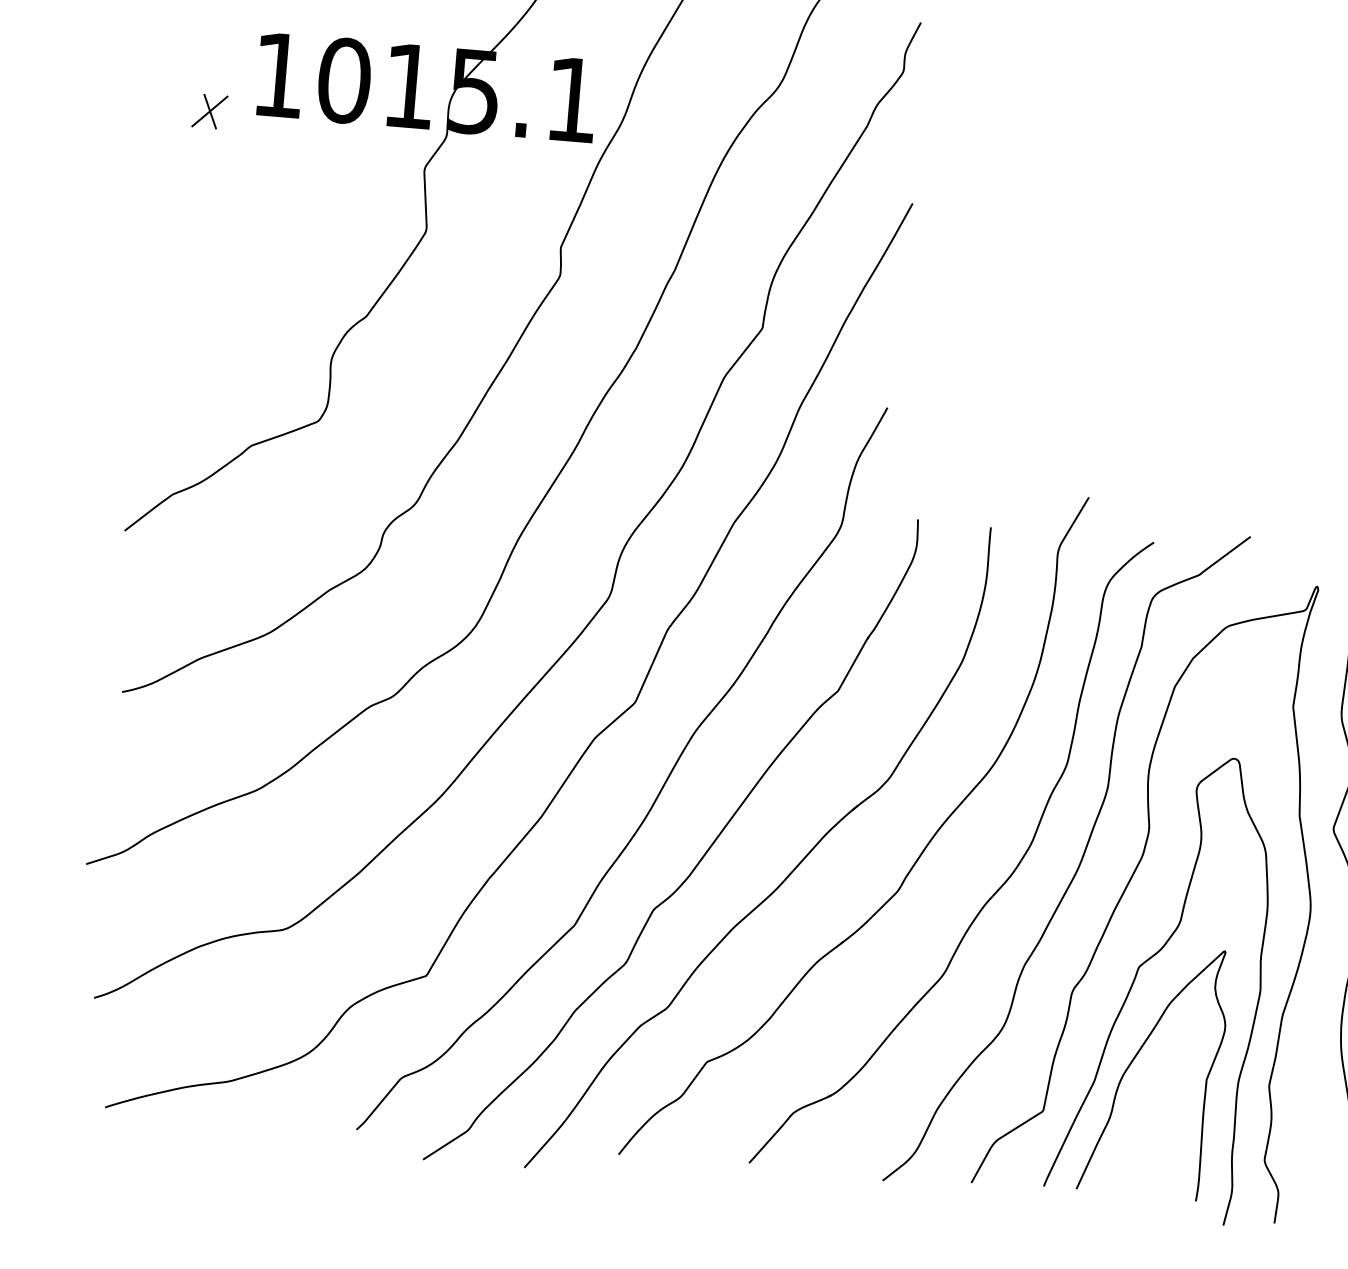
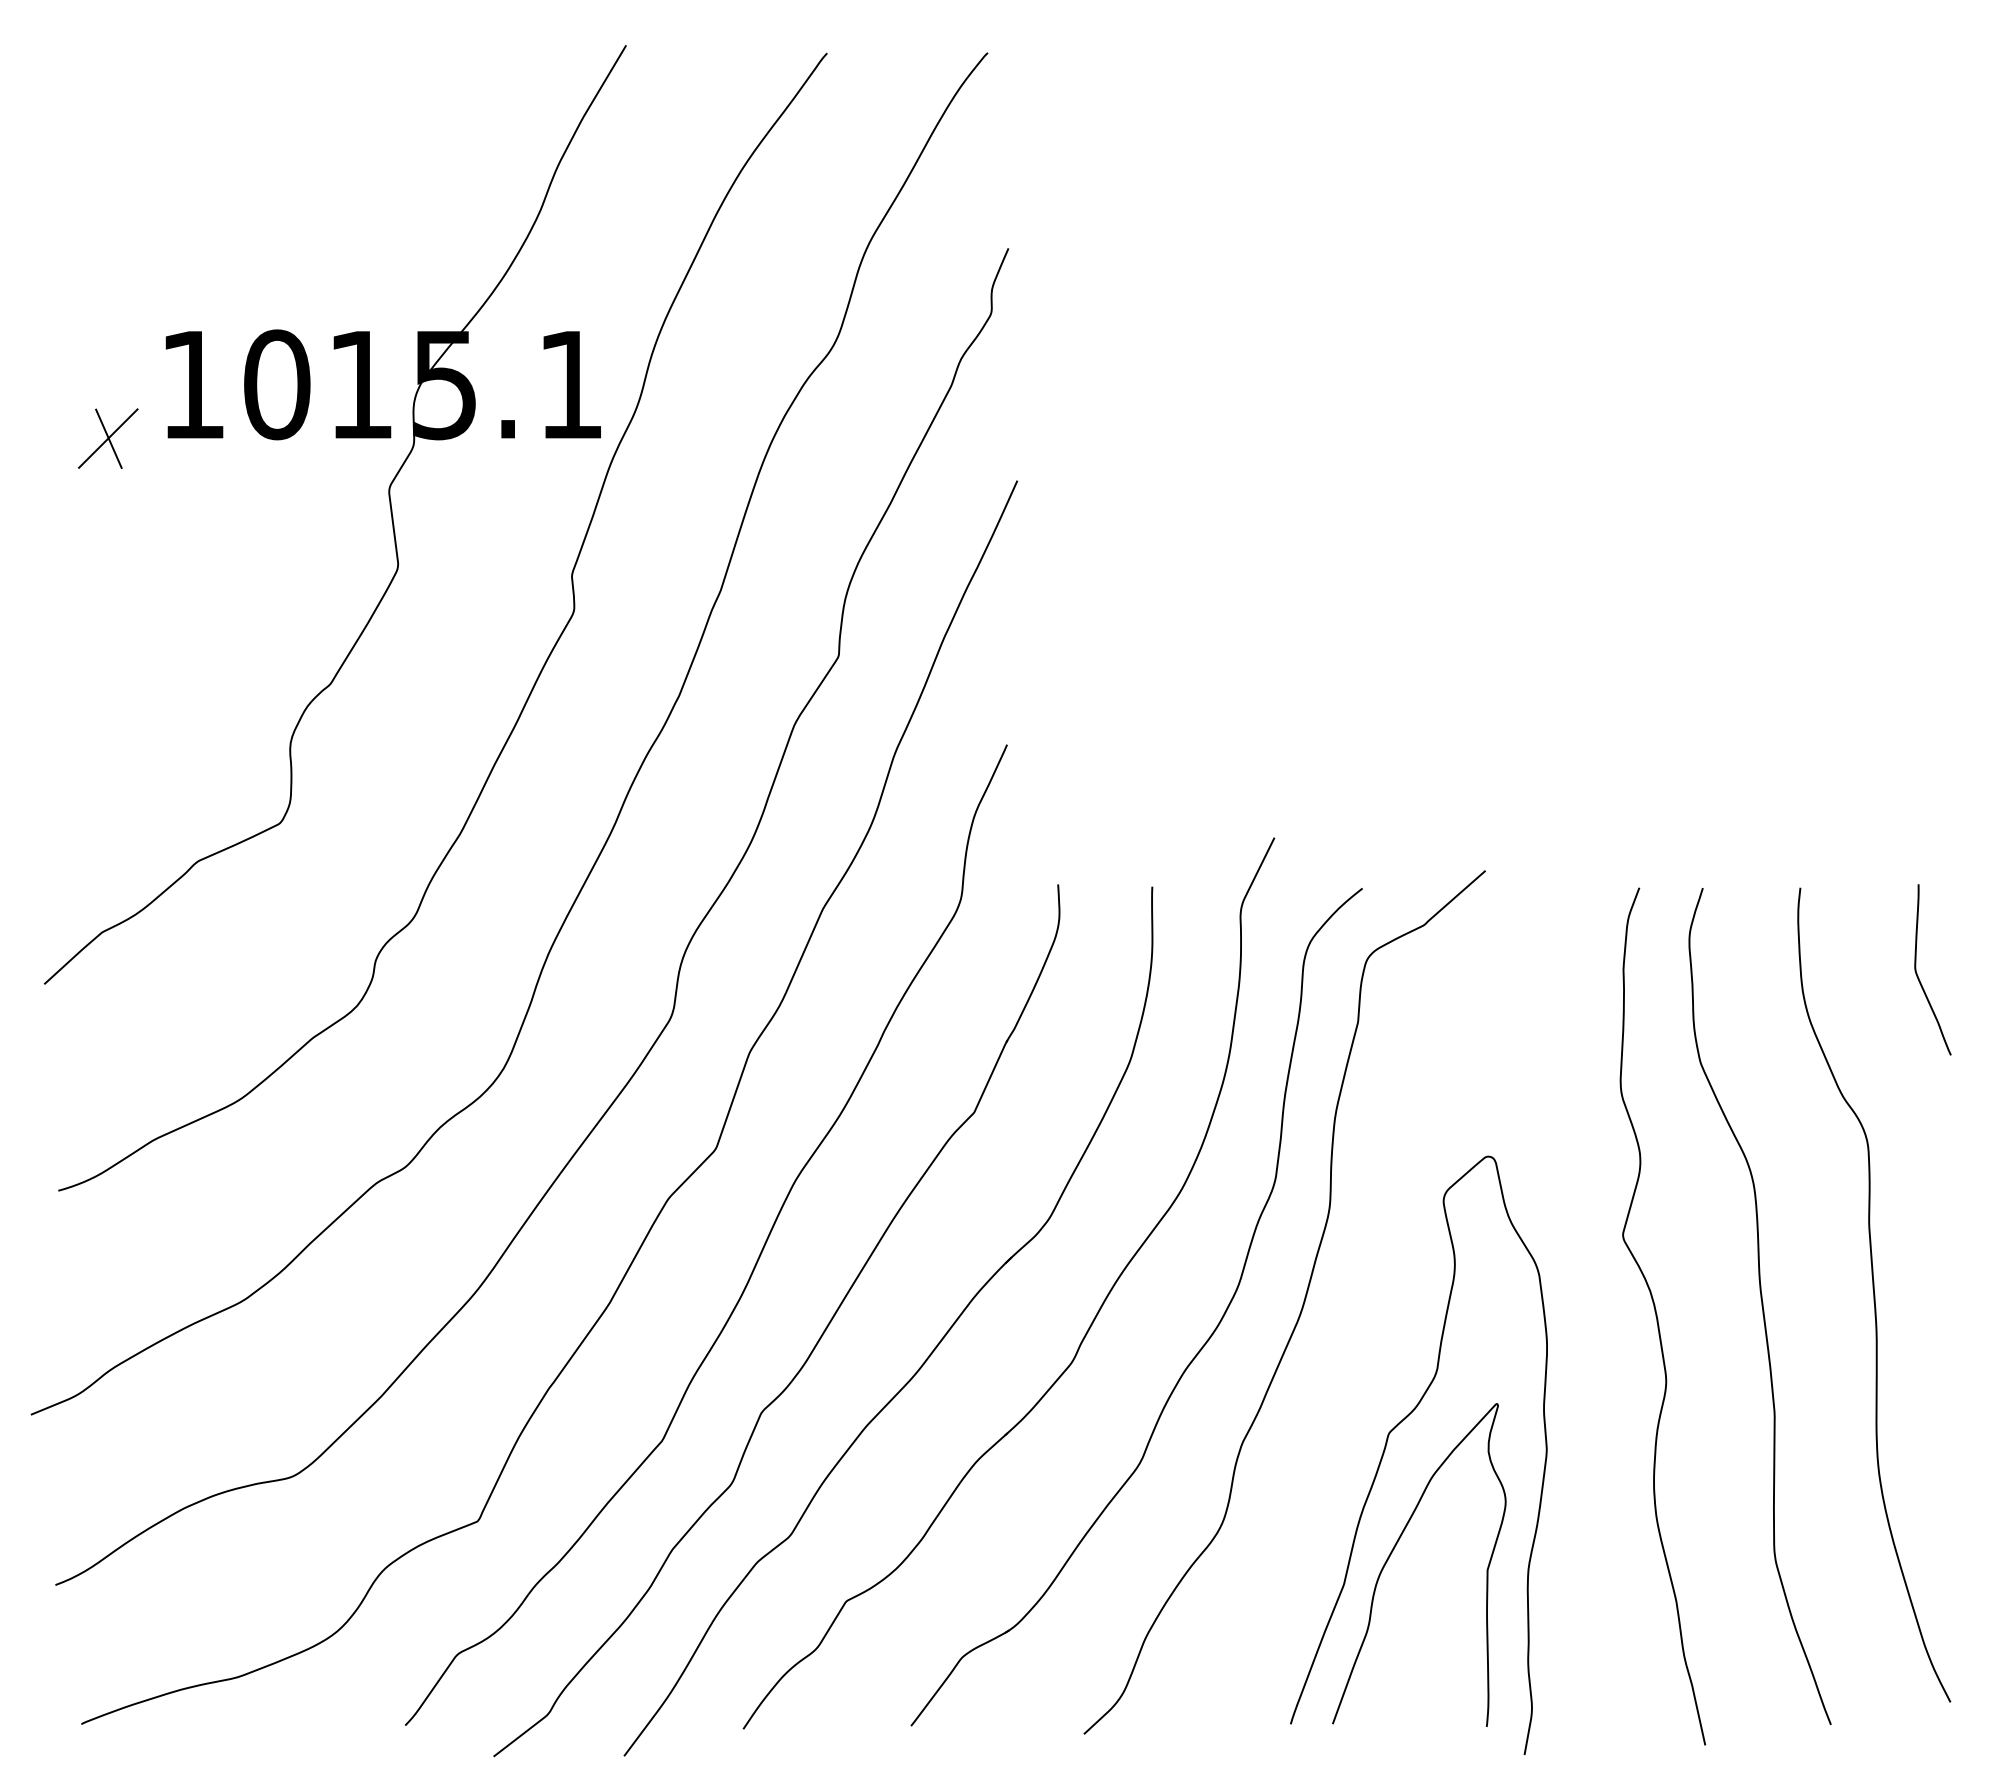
part: (210, 111) -> (108, 438), size x1.4
curve: (1131, 880) -> (1369, 1323), removed

